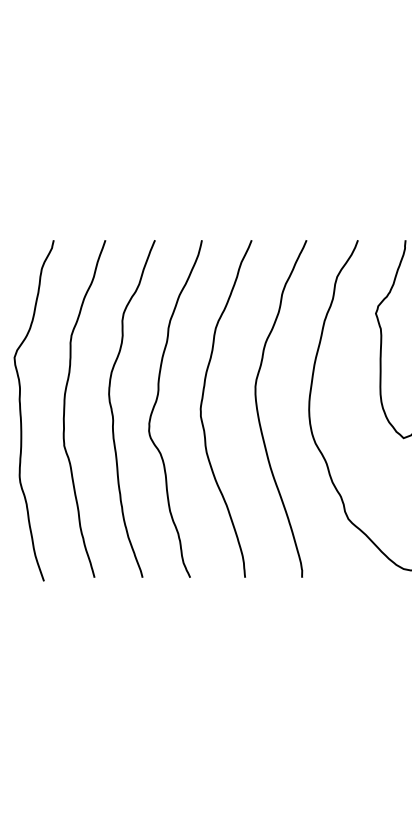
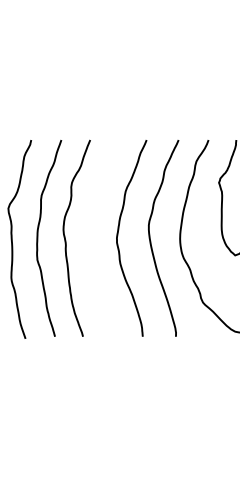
curve: (157, 403) -> (91, 235), removed

